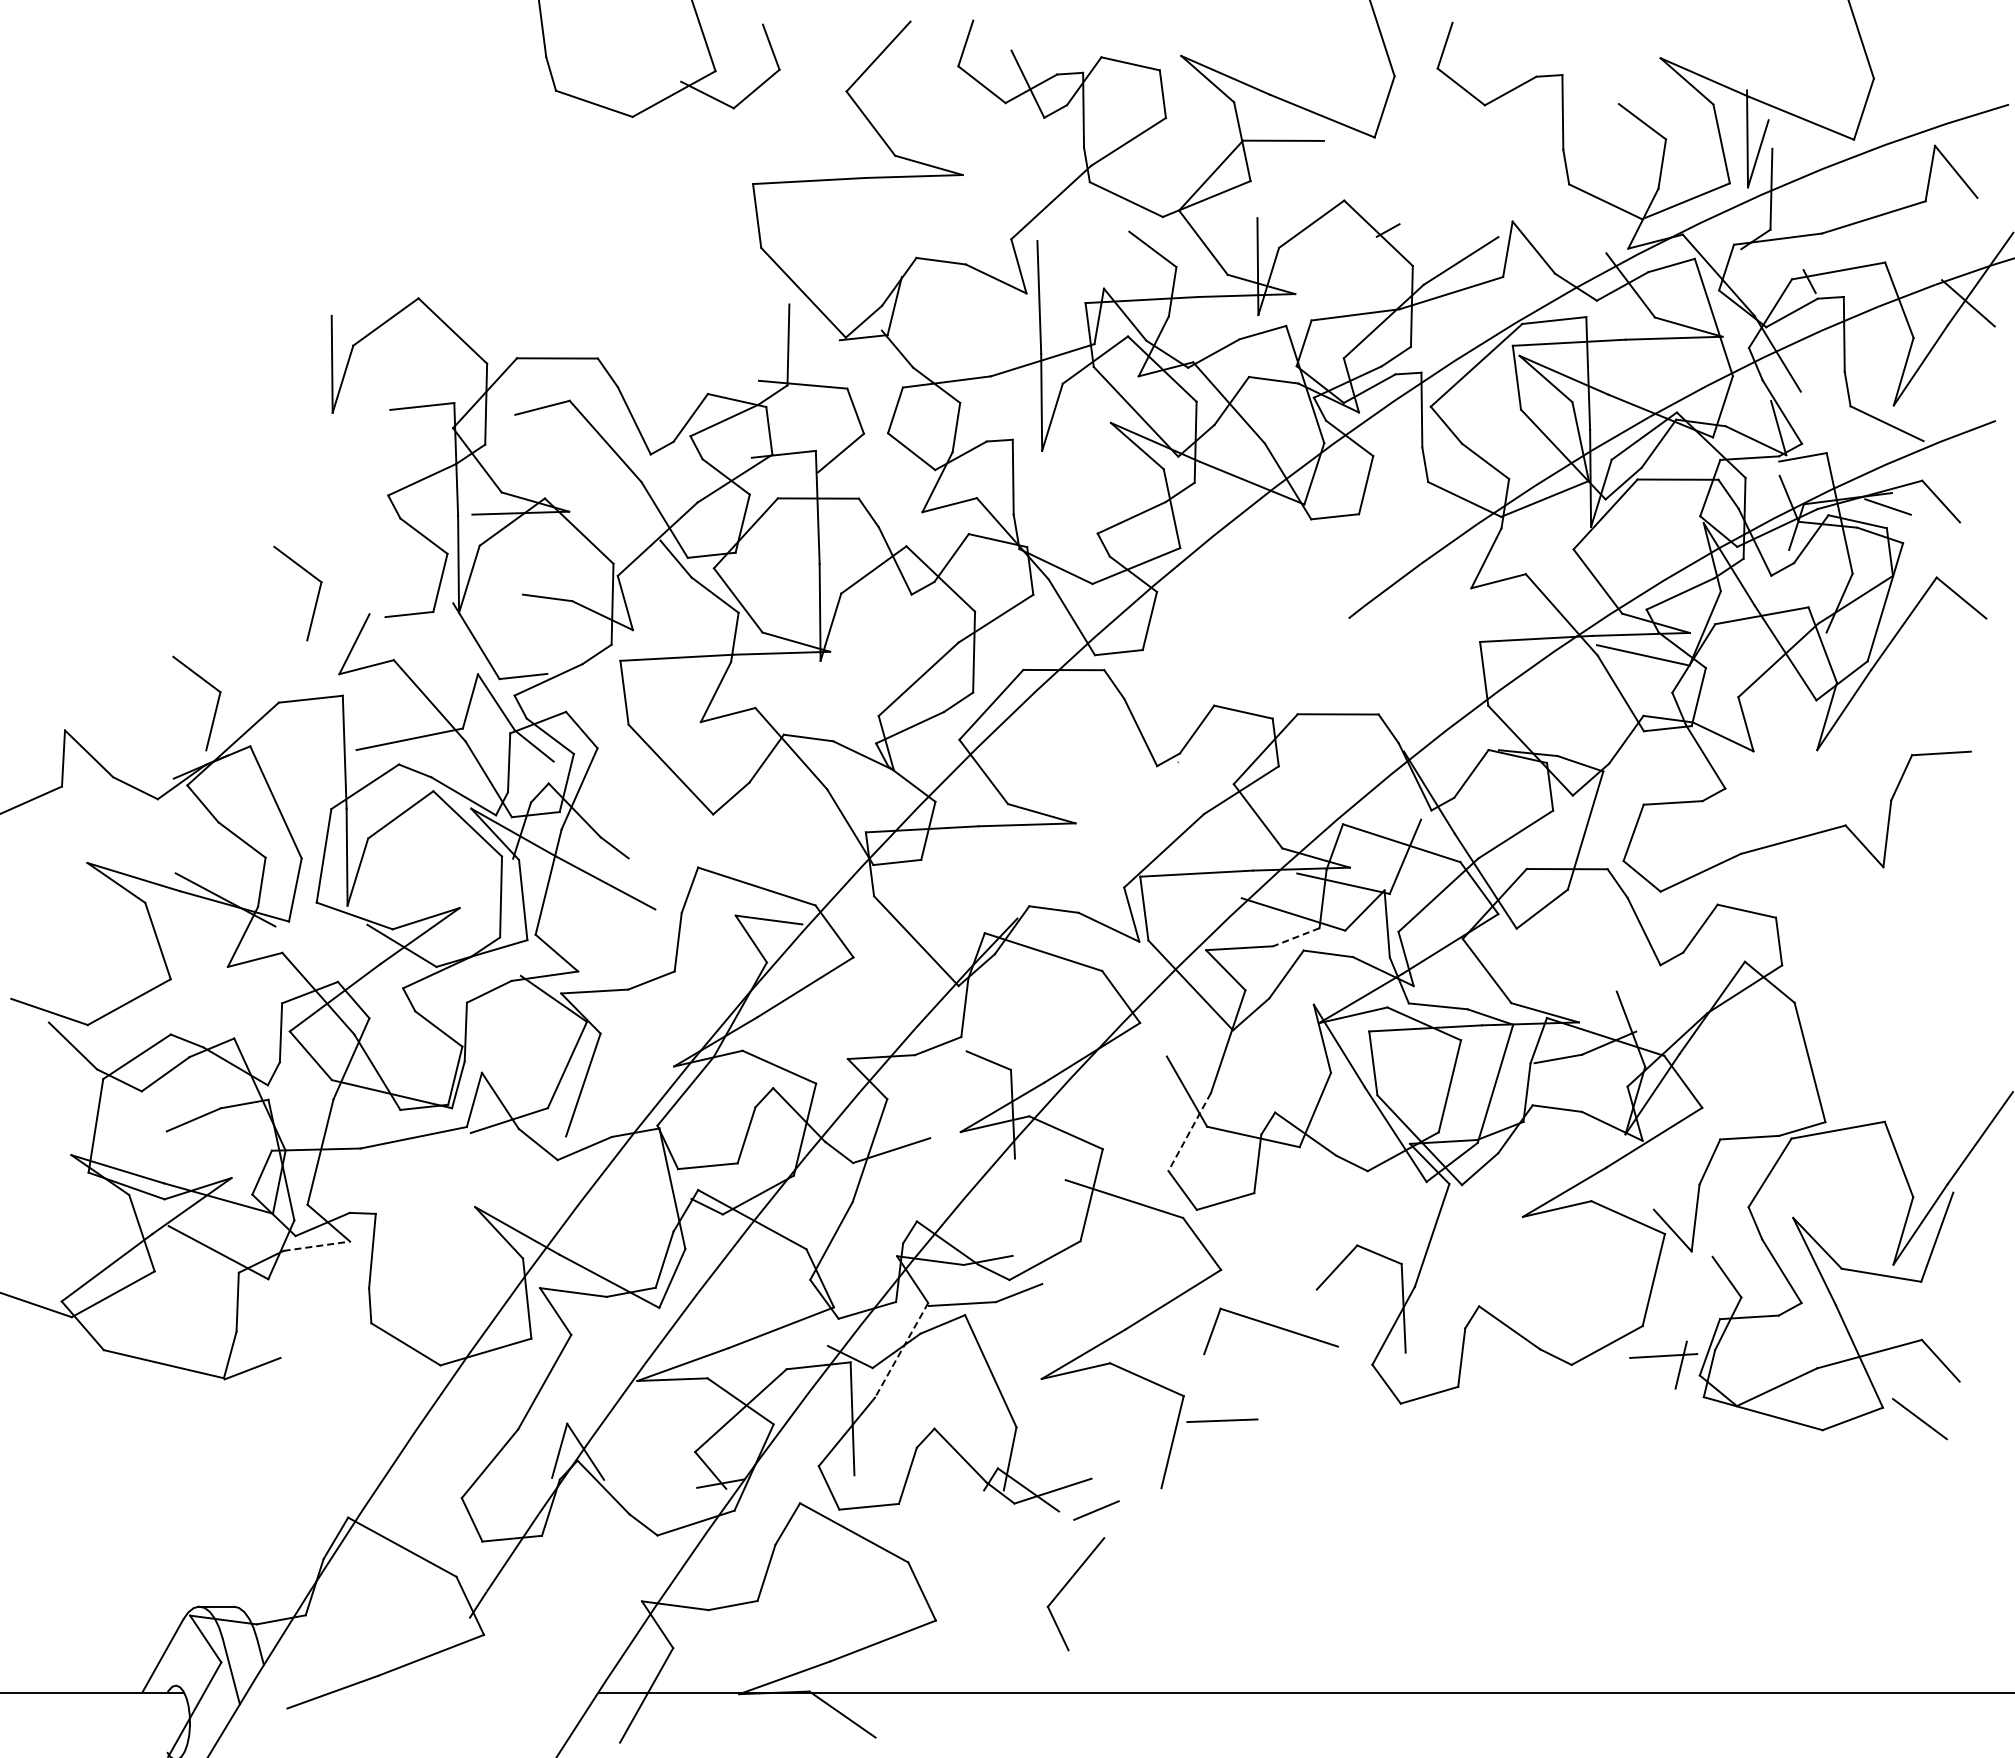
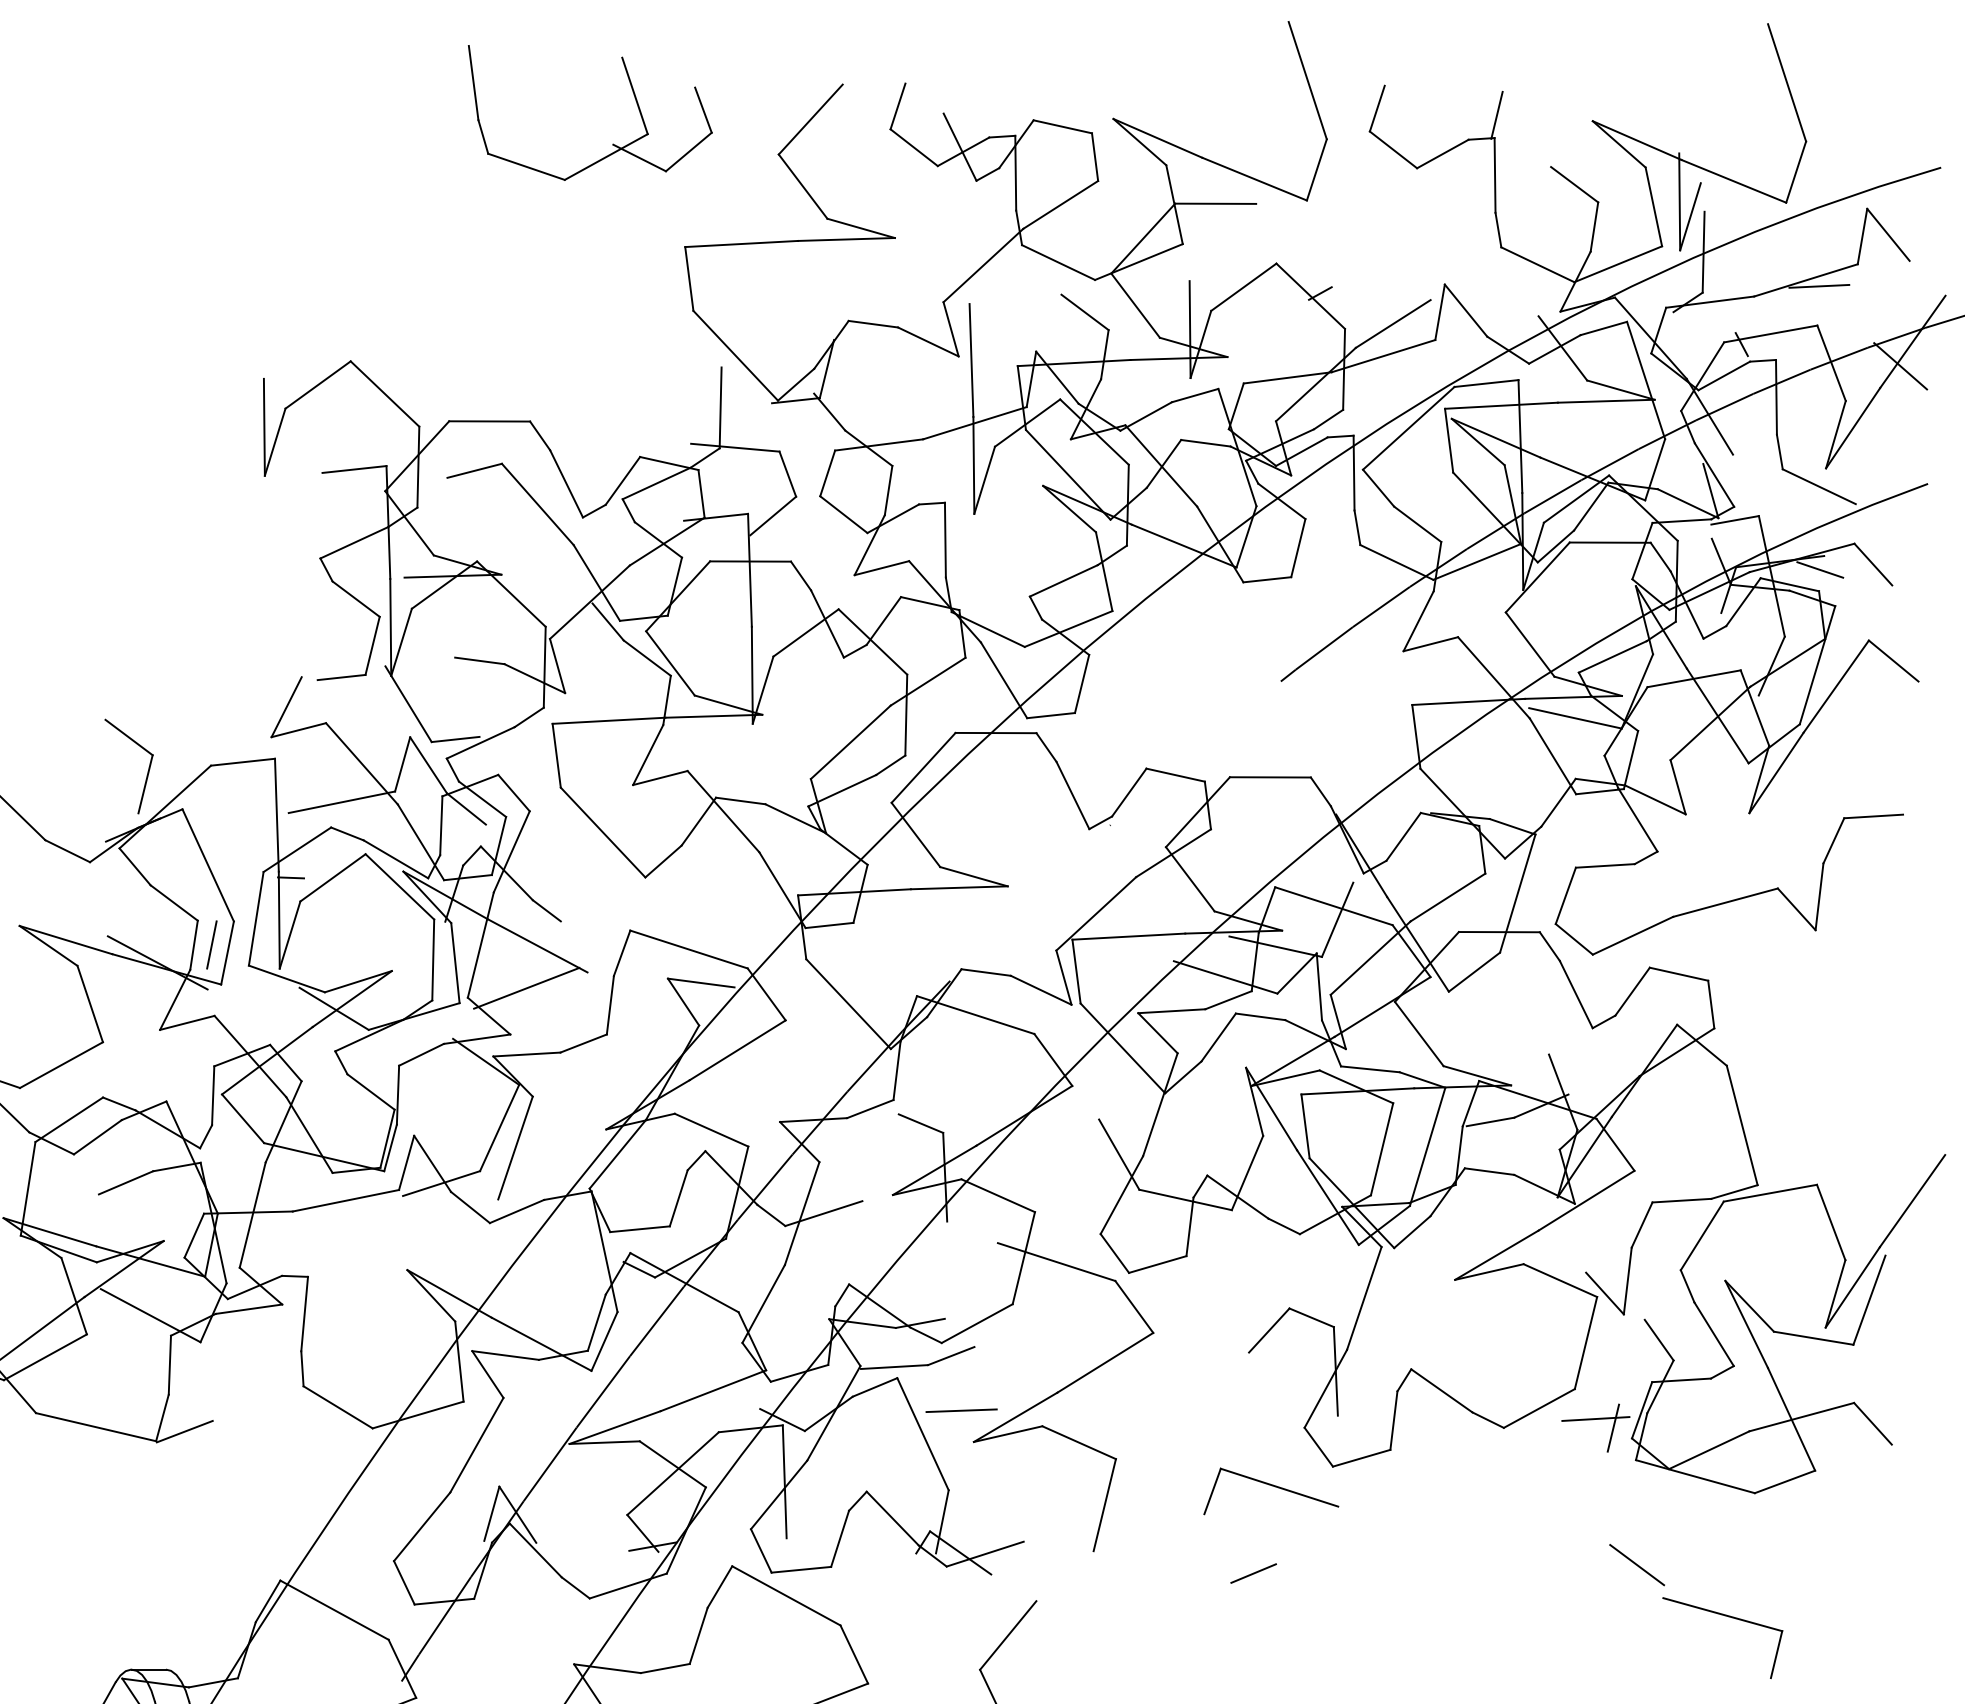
line: (1564, 51) -> (1496, 114), added
line: (1887, 222) -> (1819, 285), added
part: (316, 597) -> (248, 660), removed
line: (358, 814) -> (290, 877), added
line: (279, 881) -> (211, 944), added
line: (594, 924) -> (526, 987), added
line: (1296, 937) -> (1228, 1000), dashed -> solid
line: (1189, 1132) -> (1121, 1195), dashed -> solid
line: (316, 1246) -> (248, 1309), dashed -> solid
part: (1270, 1331) -> (1270, 1491), moved
line: (901, 1350) -> (833, 1413), dashed -> solid
line: (1919, 1419) -> (1636, 1565), moved
line: (1222, 1420) -> (961, 1410), moved
line: (1096, 1510) -> (1253, 1573), moved
part: (1796, 1554) -> (1728, 1617), added

